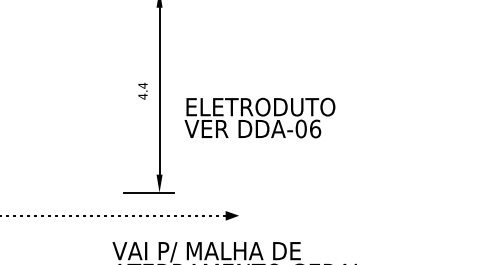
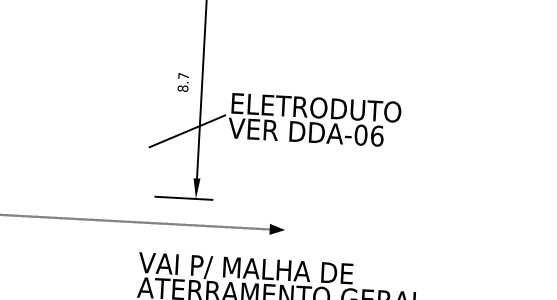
text: (142, 90) -> (182, 81), 4.4 -> 8.7
line: (148, 133) -> (186, 130), added

